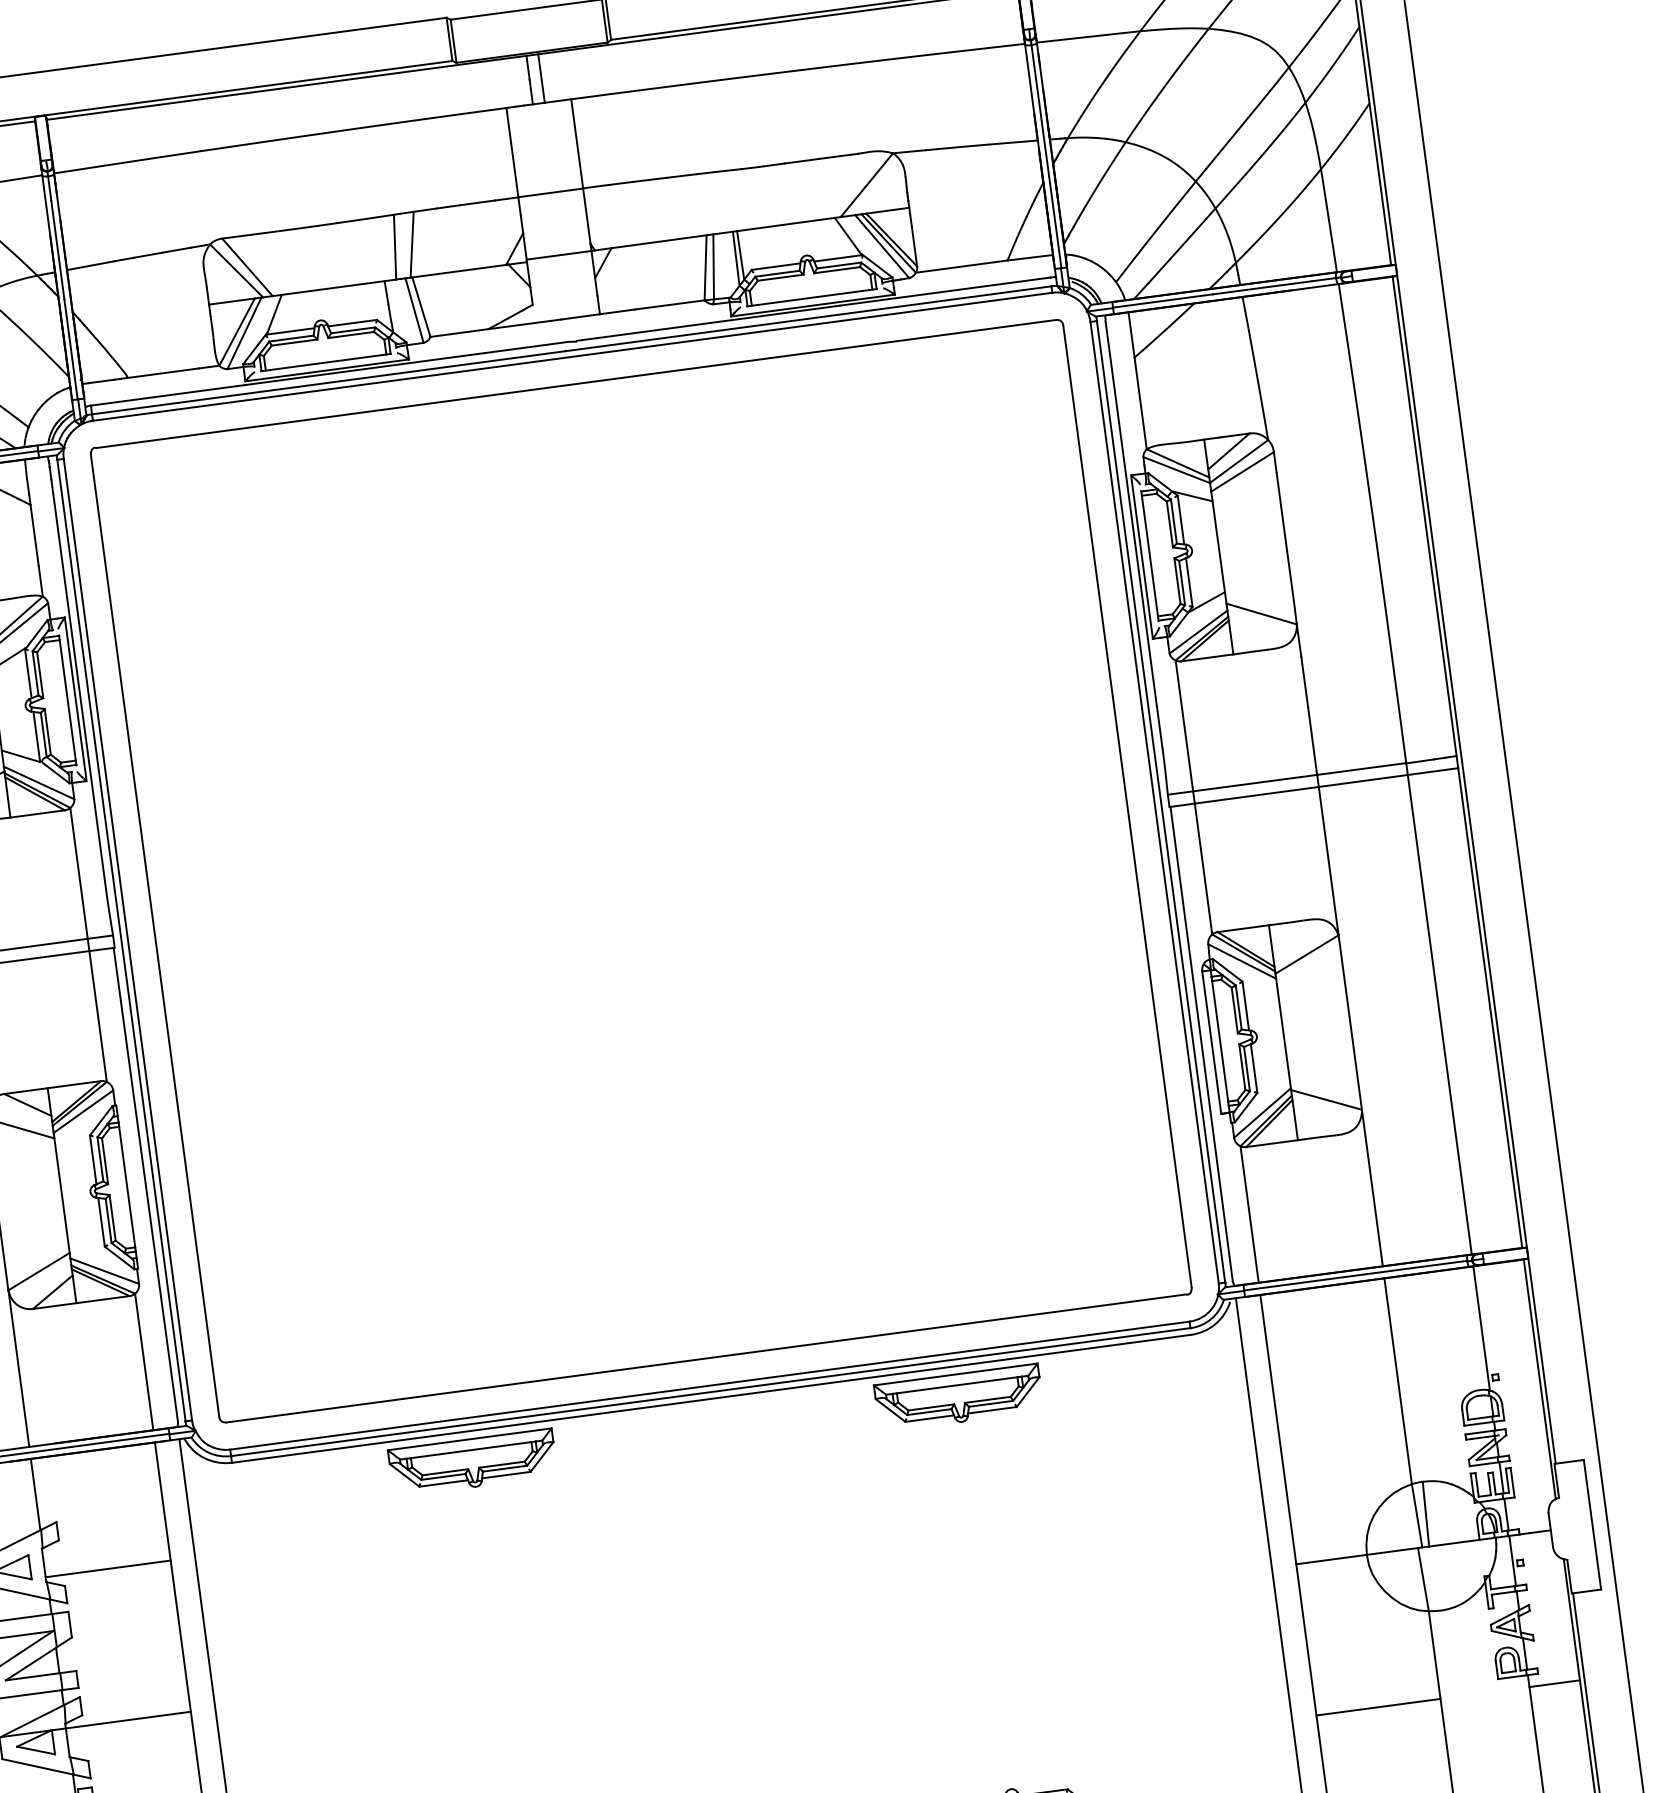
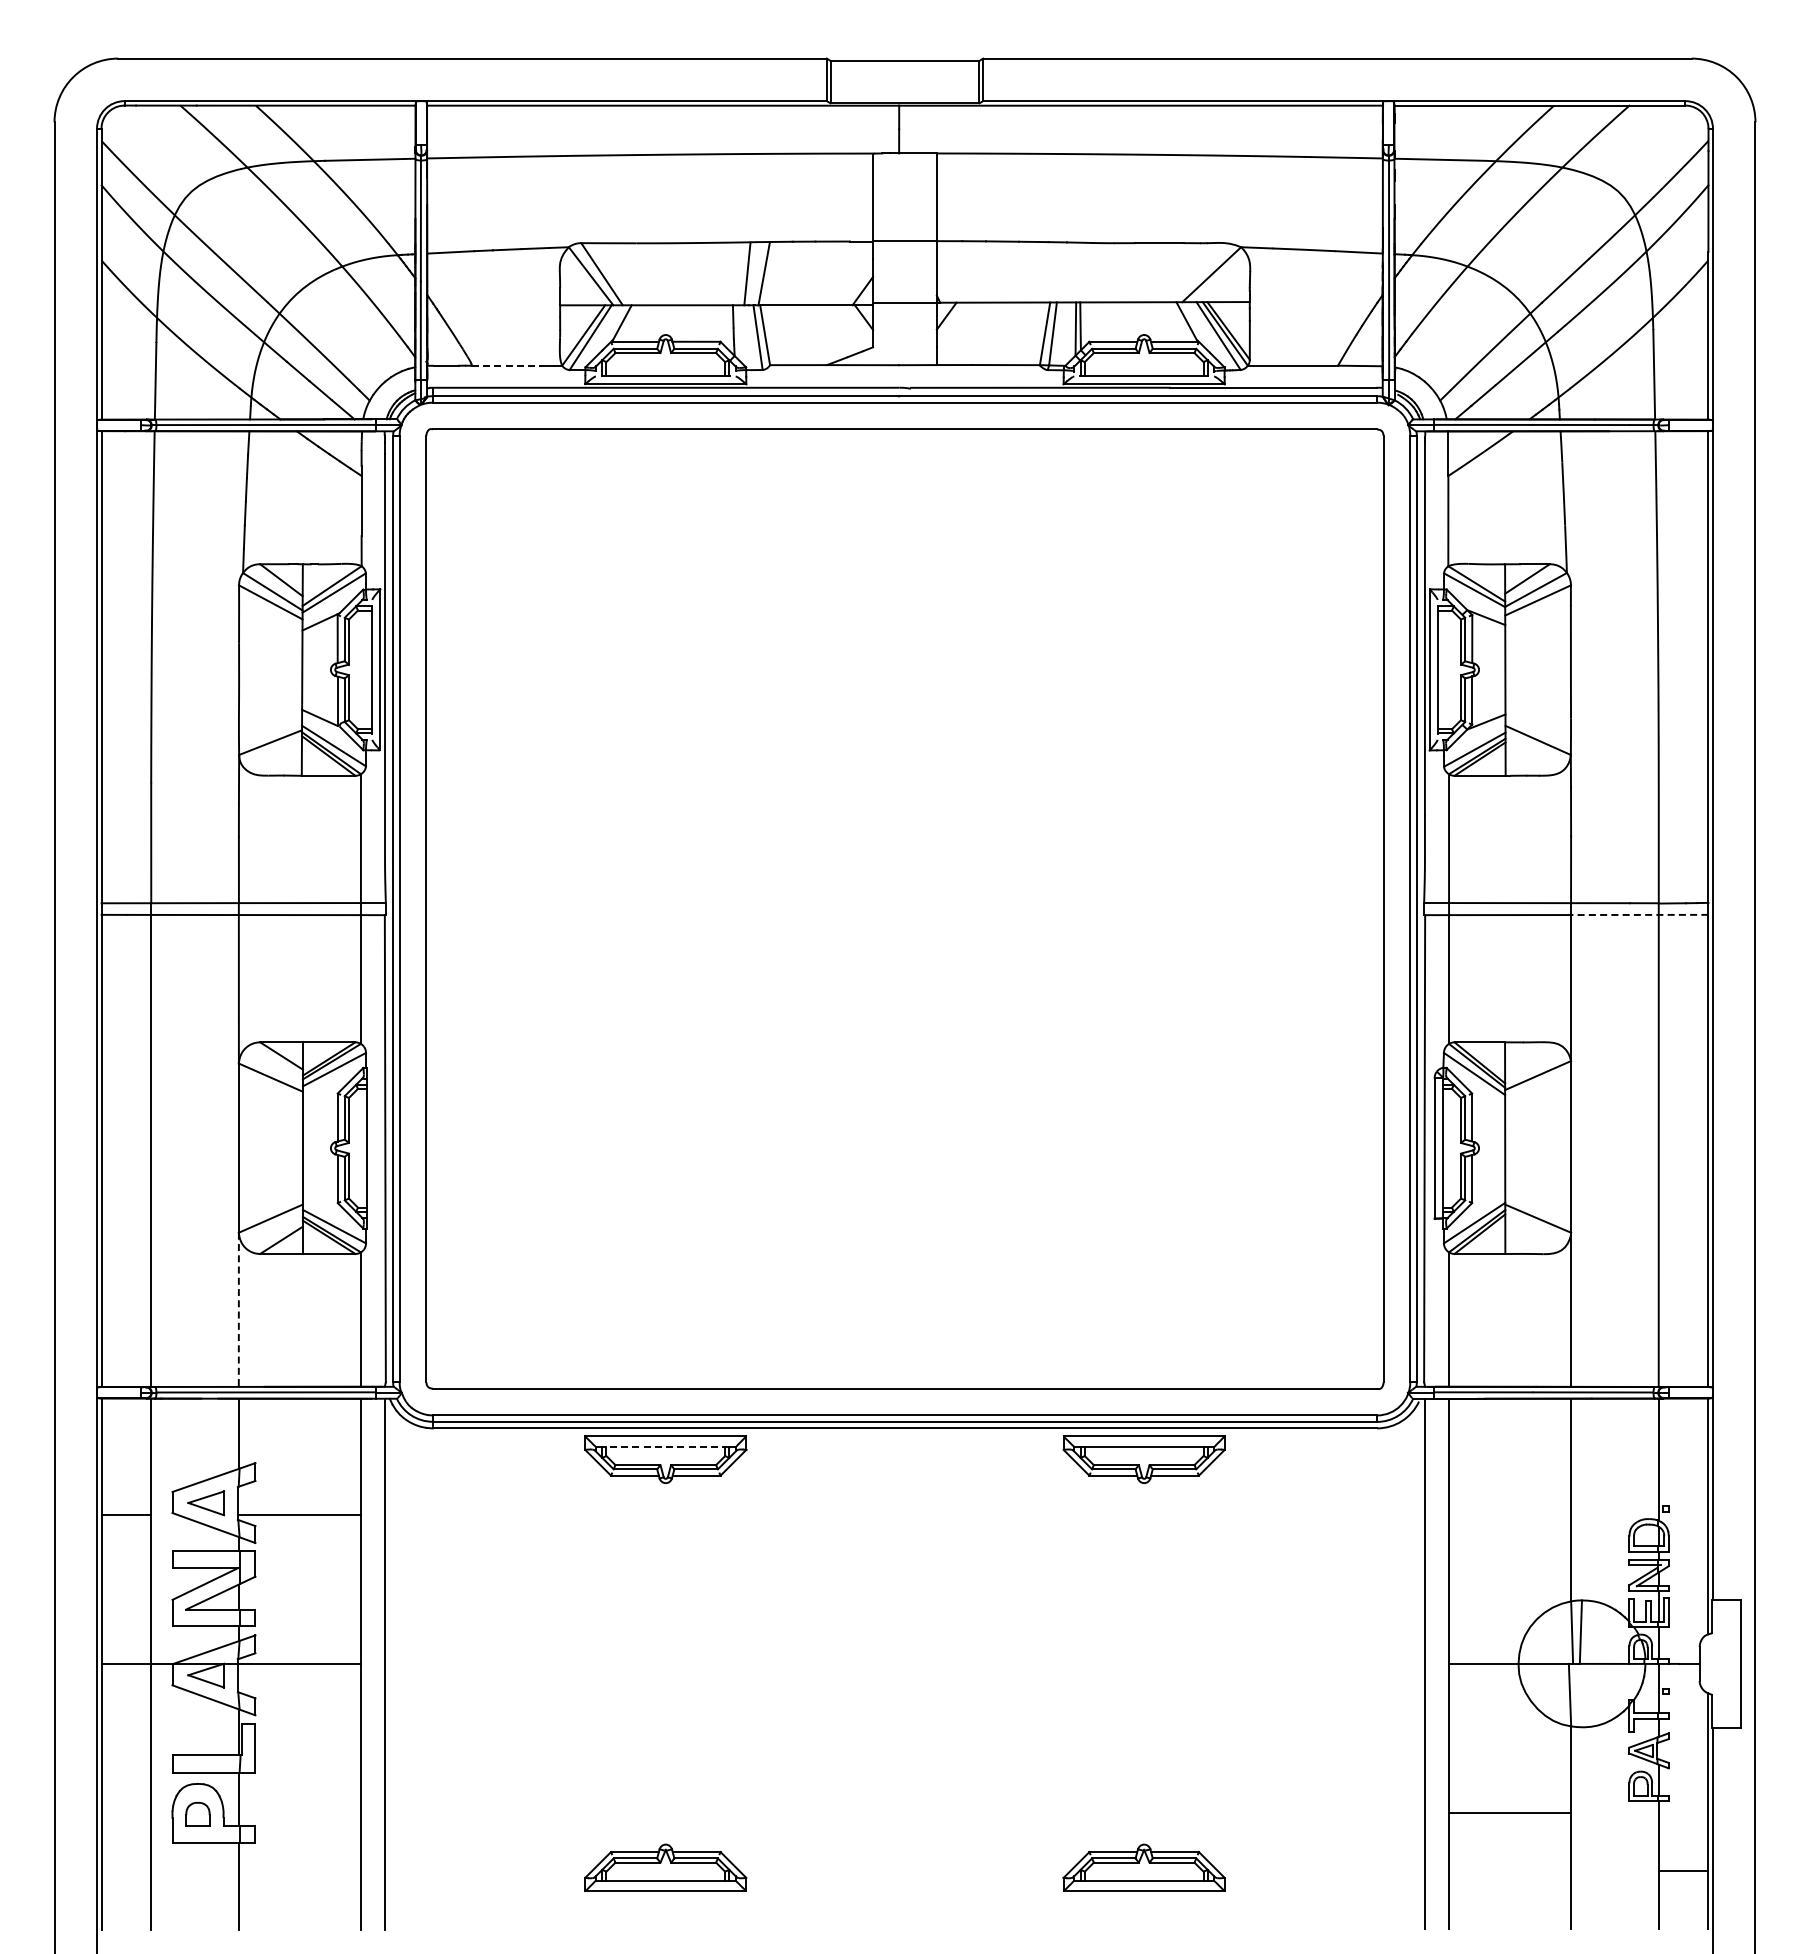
line: (541, 78) -> (910, 129), removed
line: (163, 372) -> (507, 365), solid -> dashed
line: (1388, 777) -> (1639, 914), solid -> dashed
line: (18, 1369) -> (238, 1310), solid -> dashed
line: (470, 1450) -> (665, 1447), solid -> dashed
line: (1554, 1683) -> (1683, 1870), moved

